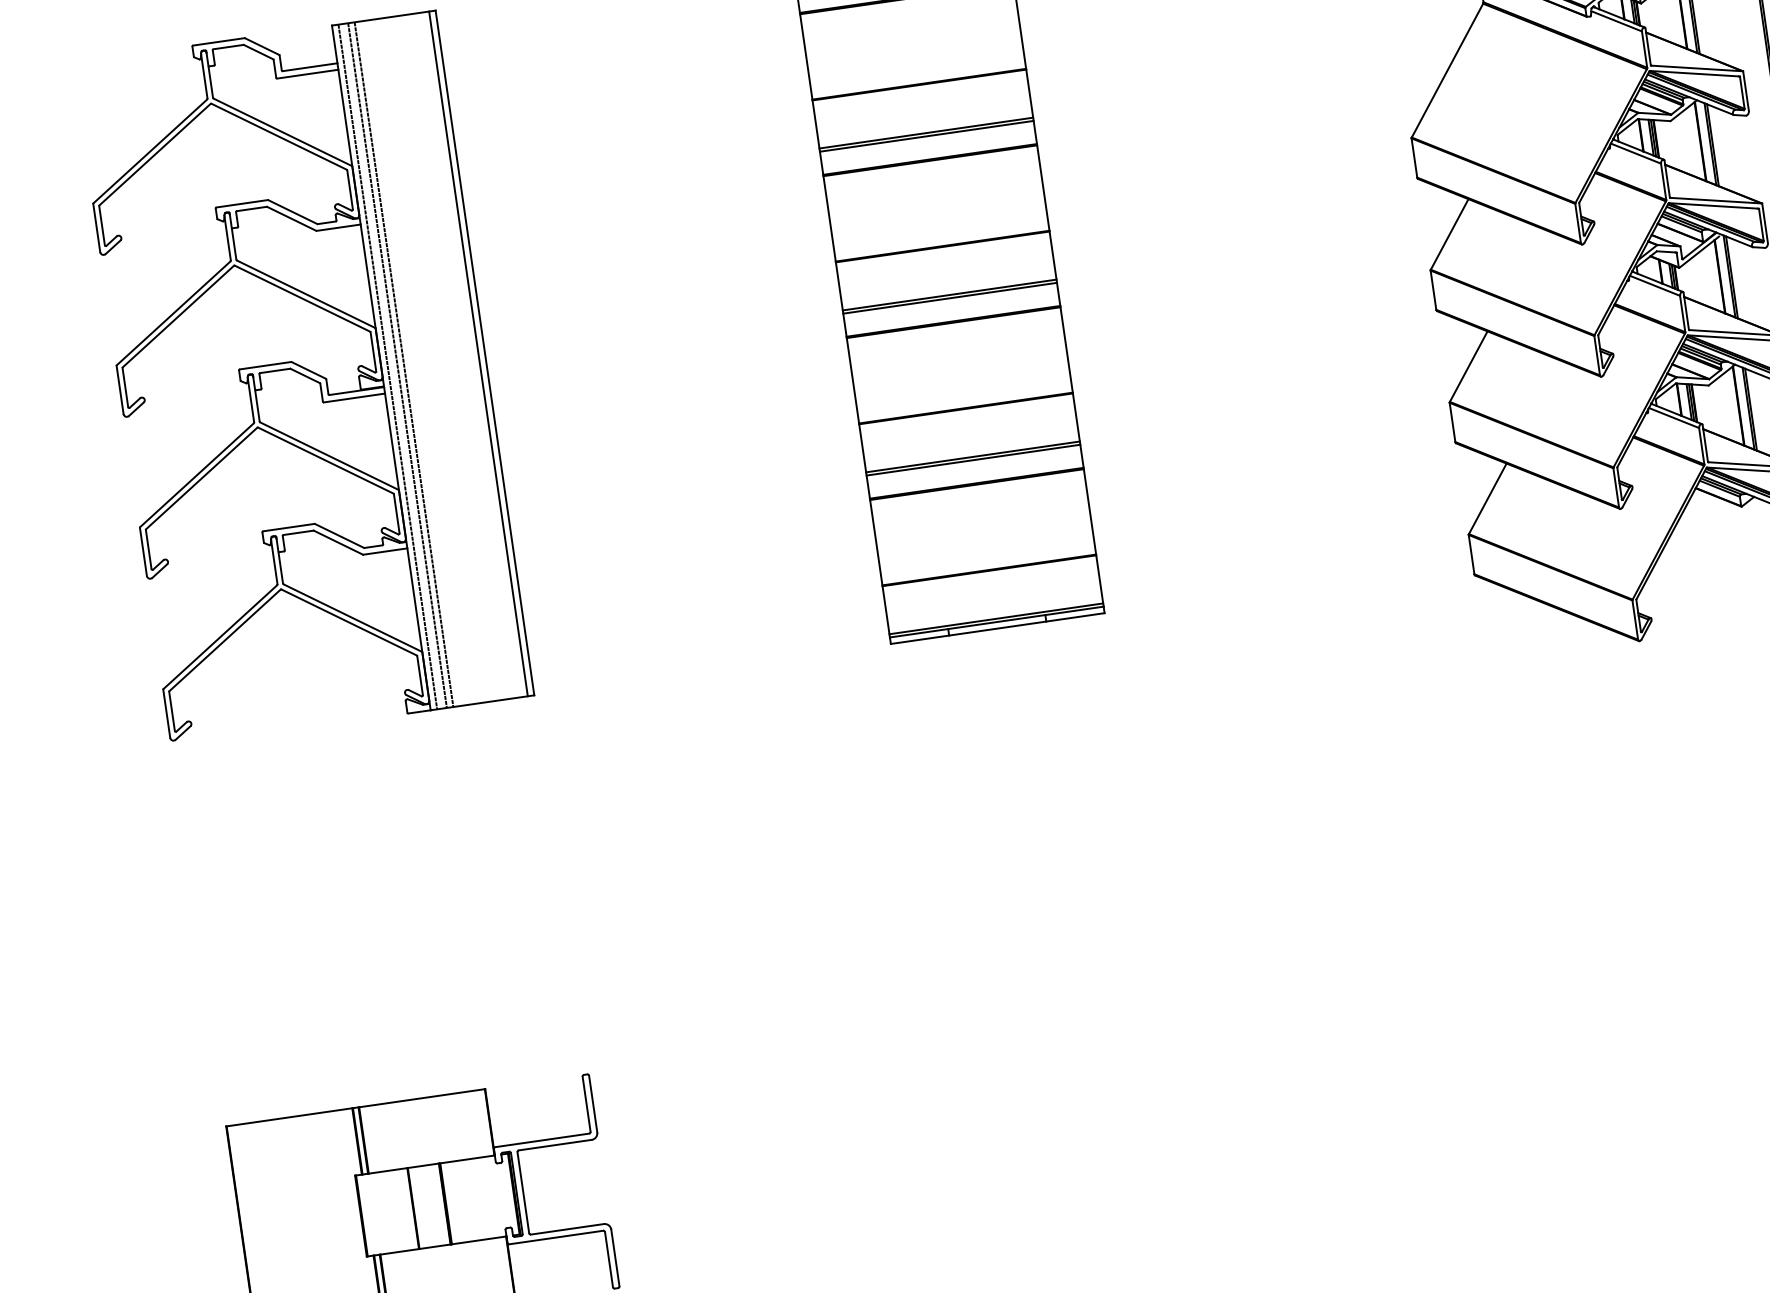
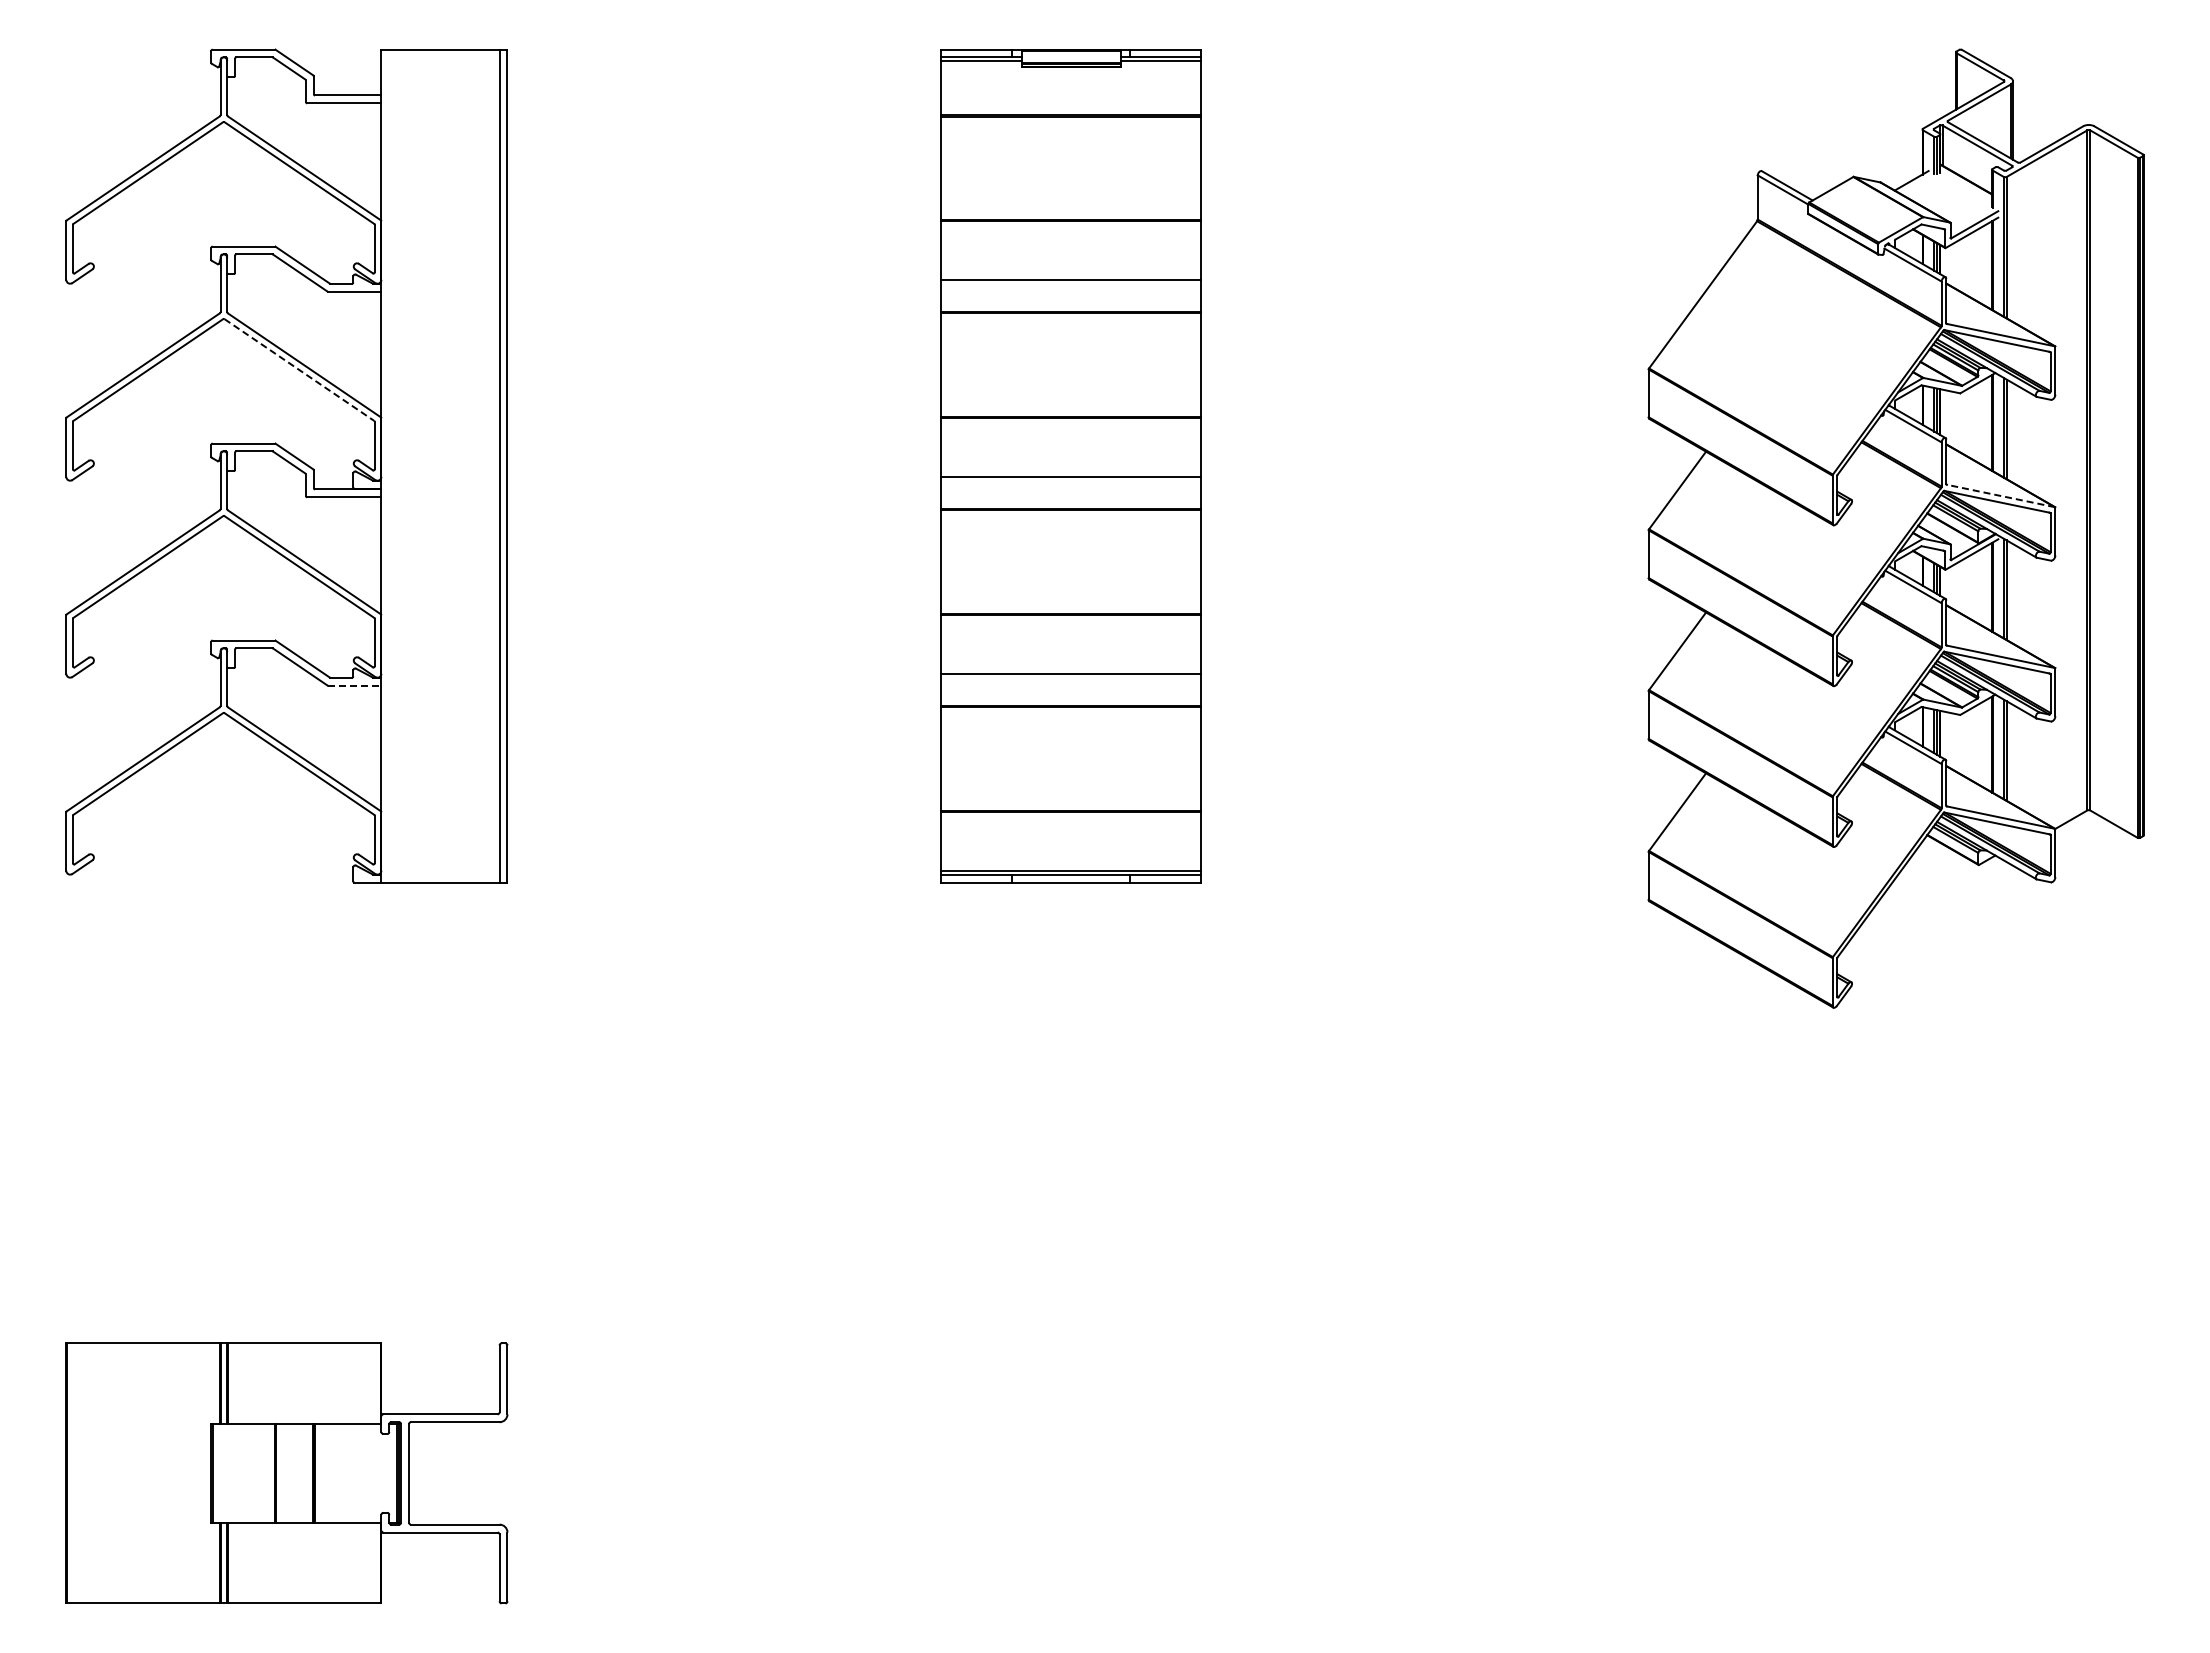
line: (926, 136) -> (1071, 283), removed
line: (1715, 200) -> (2000, 495), solid -> dashed
line: (950, 298) -> (1071, 480), removed
line: (302, 299) -> (299, 370), solid -> dashed
line: (404, 364) -> (409, 465), removed
line: (397, 365) -> (401, 465), removed
line: (387, 366) -> (389, 465), removed
line: (973, 459) -> (1071, 677), removed
line: (385, 551) -> (354, 685), solid -> dashed

